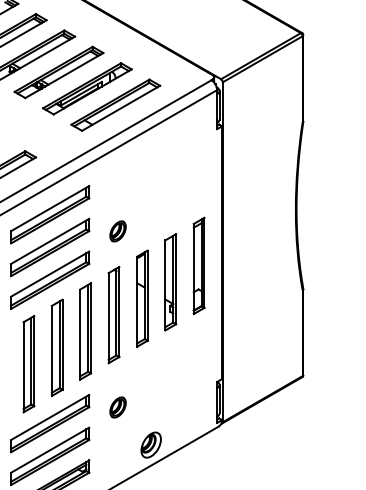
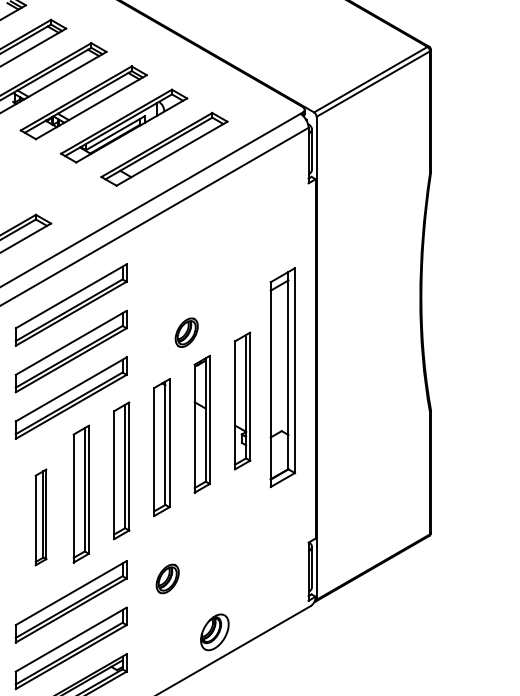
part: (117, 231) -> (186, 332), moved
part: (198, 265) -> (282, 377), size x1.6
part: (28, 364) -> (40, 517), size x0.7

